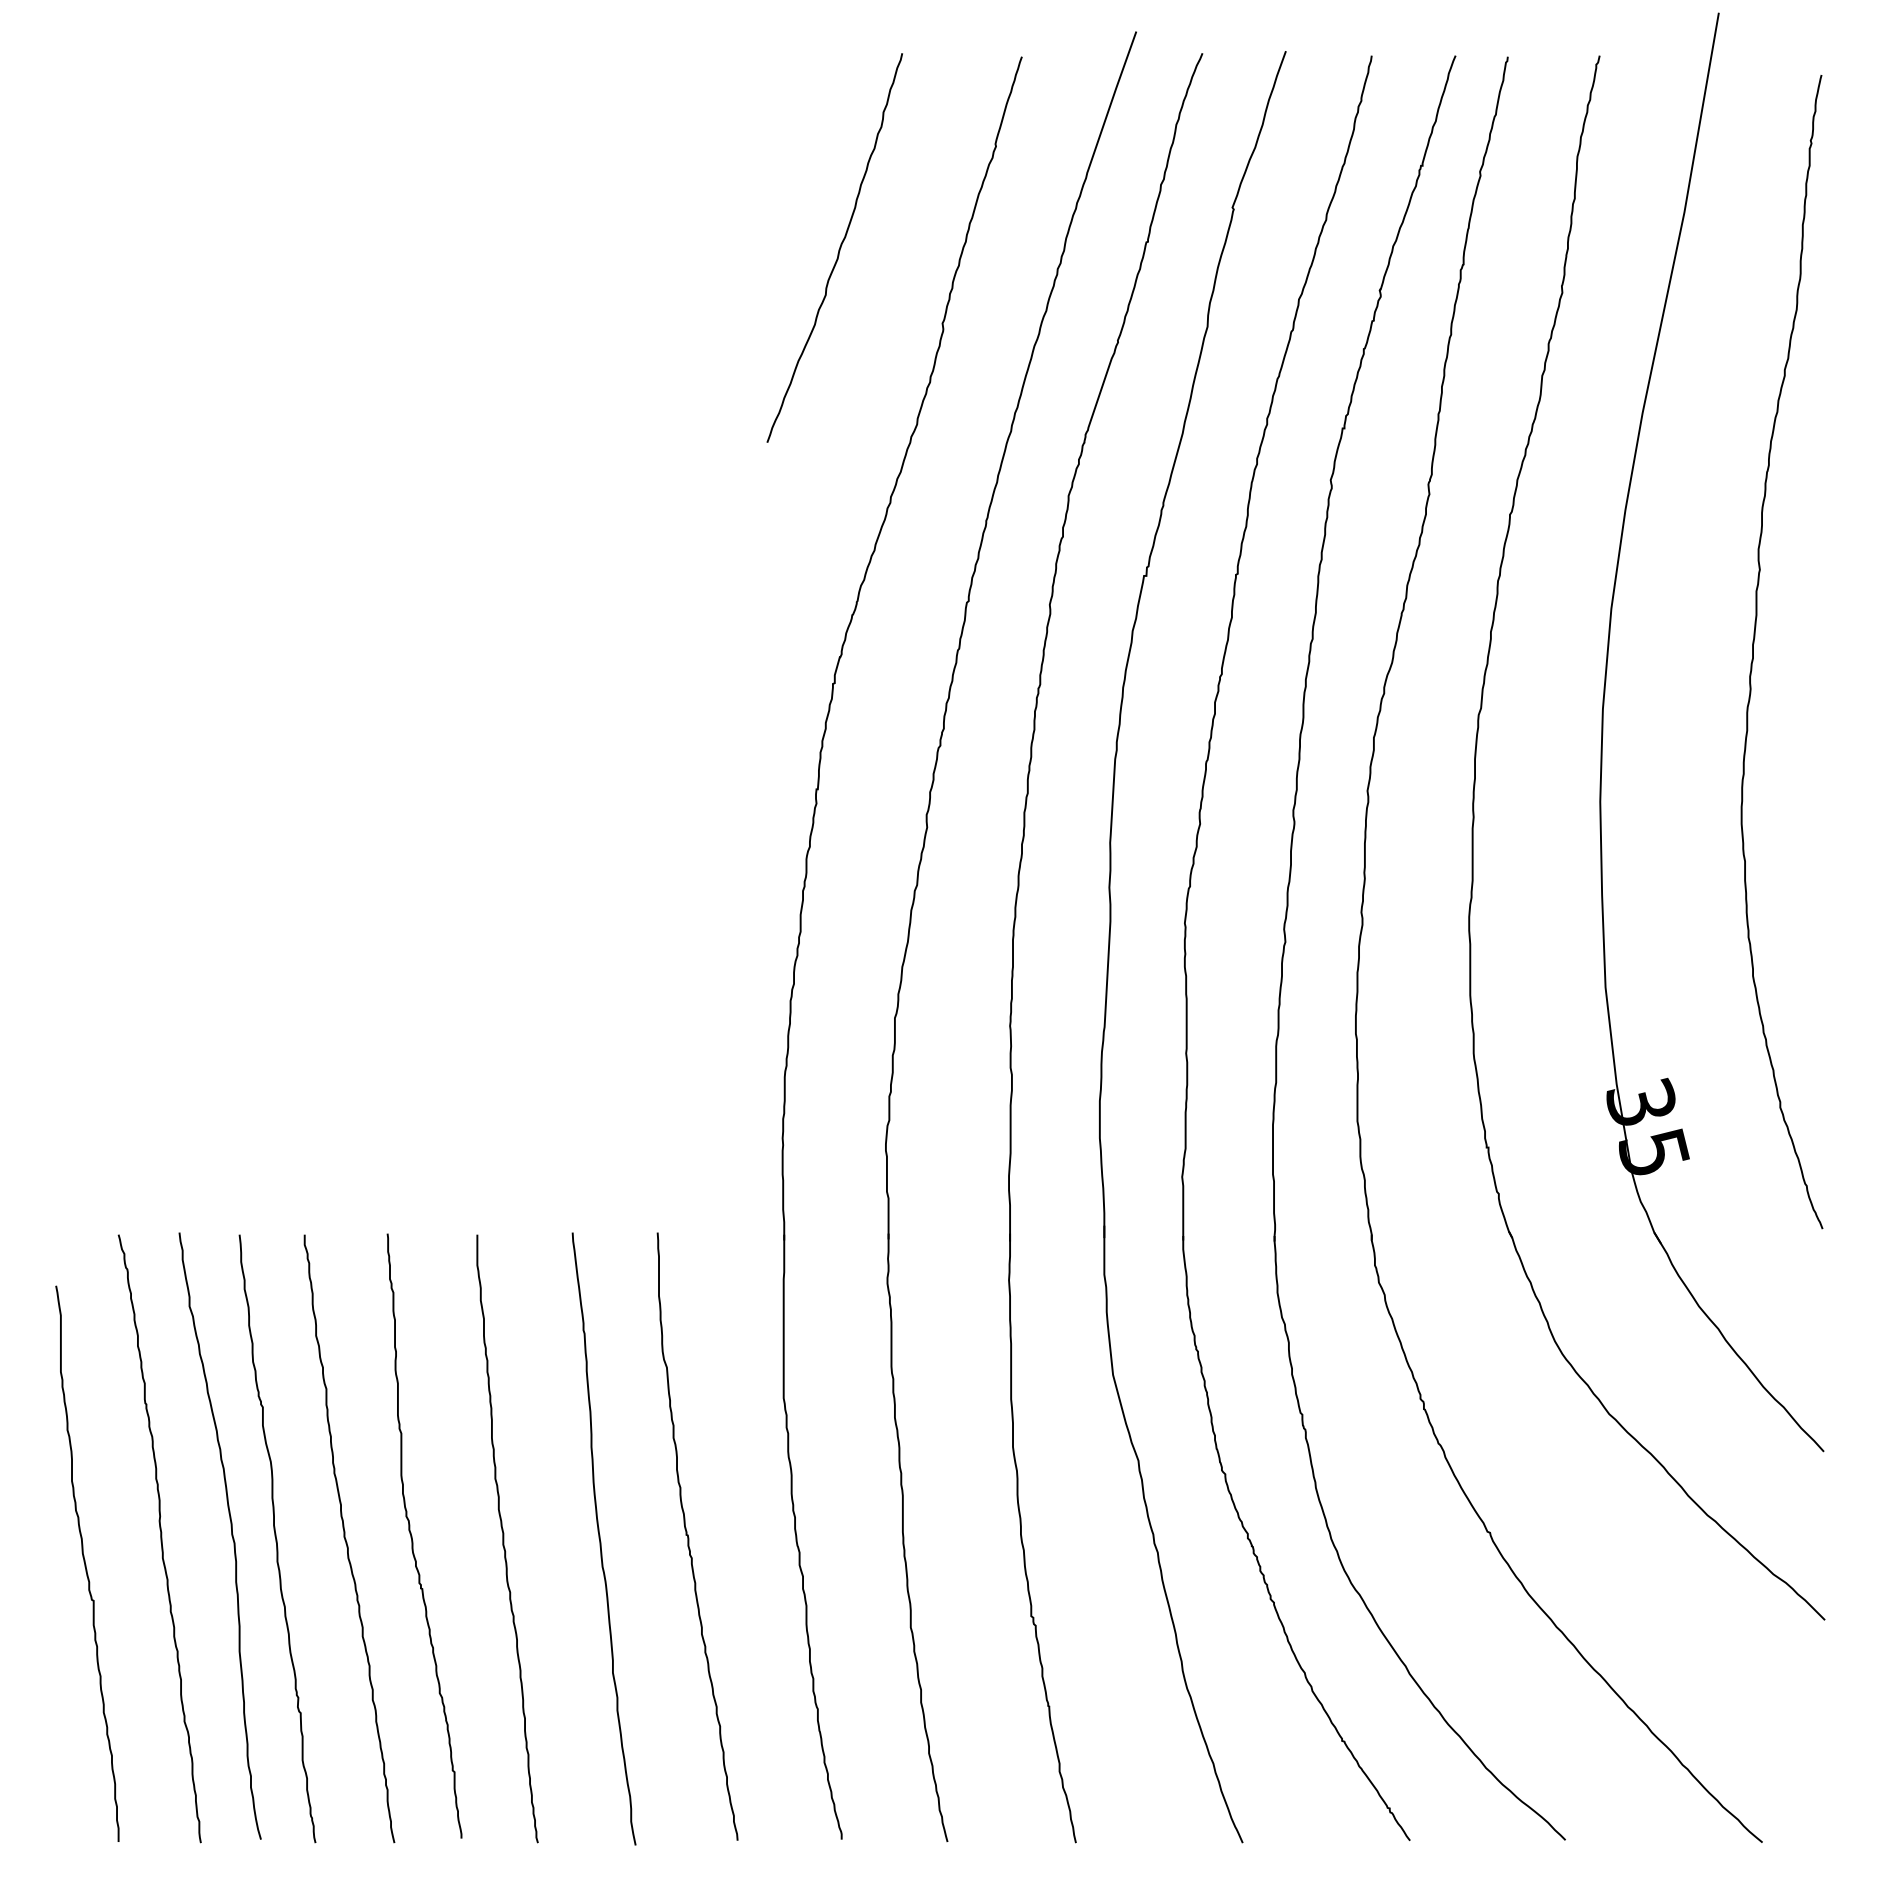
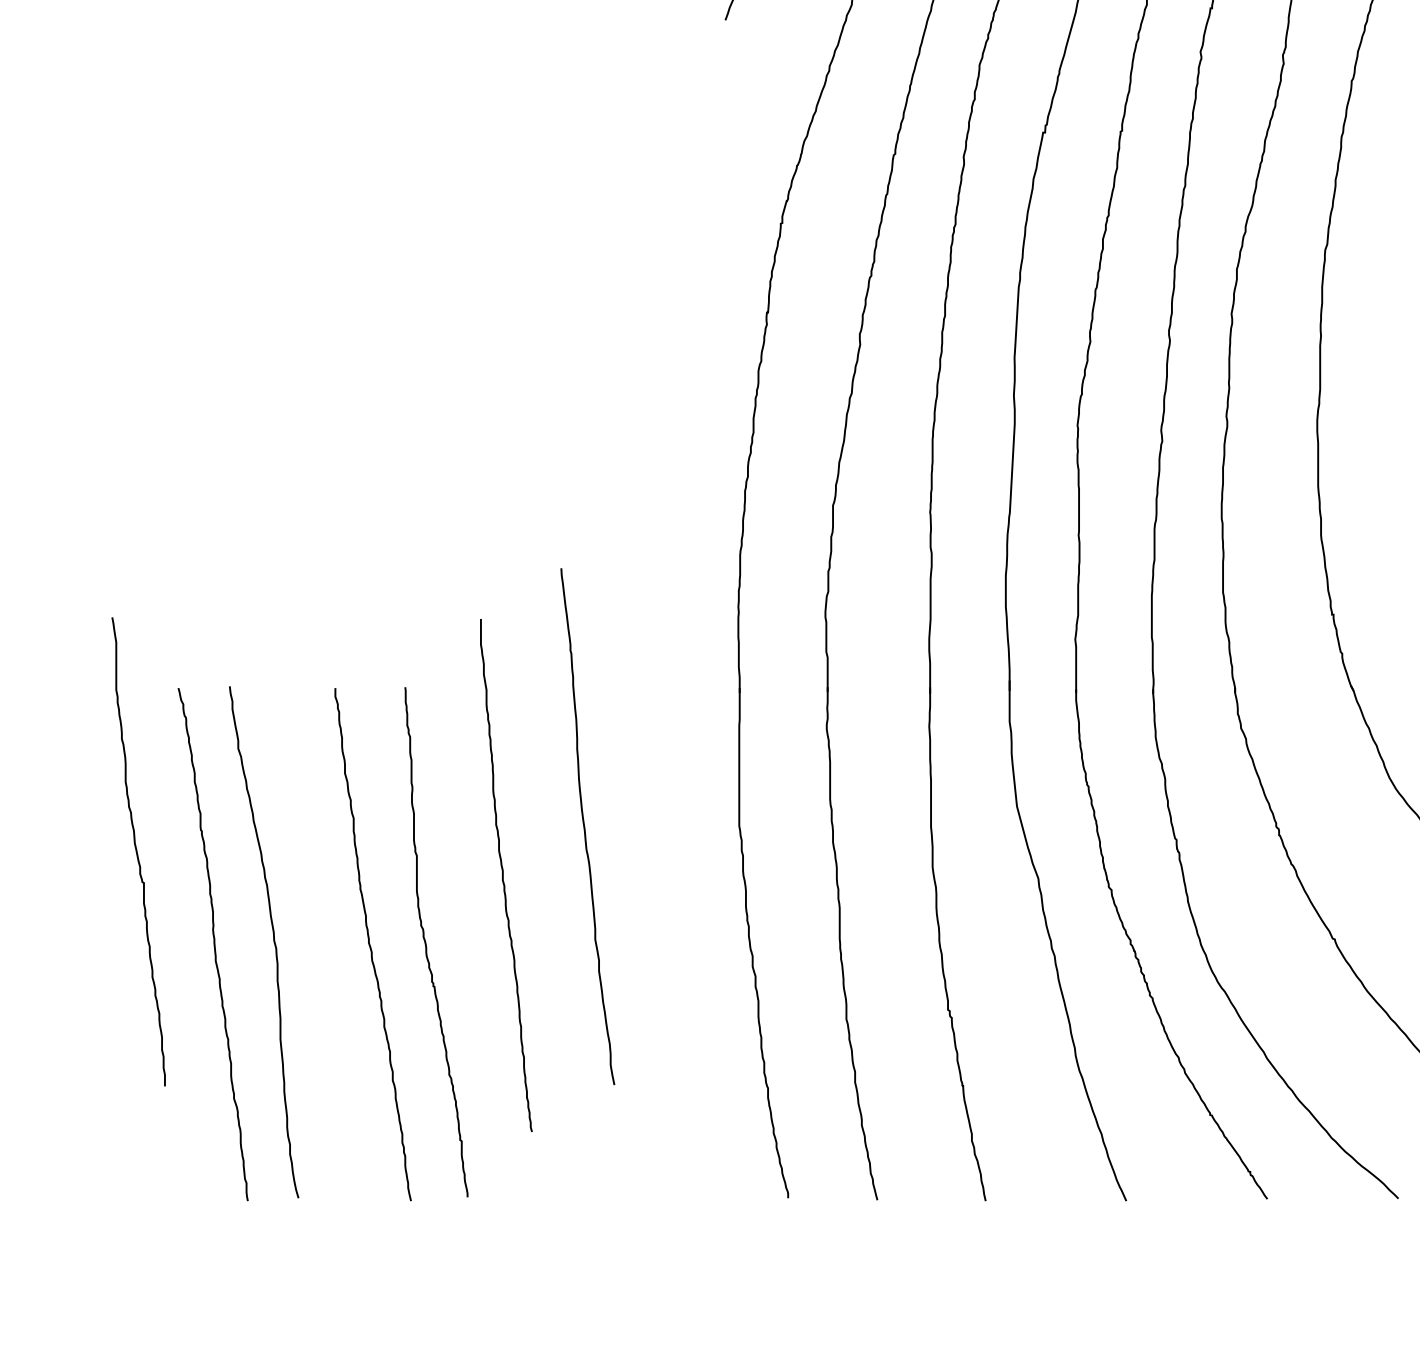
curve: (689, 1537) -> (659, 943), removed
curve: (276, 1538) -> (311, 944), removed
curve: (504, 1538) -> (503, 875), moved
curve: (600, 1538) -> (584, 826), moved
curve: (86, 1564) -> (137, 852), moved

